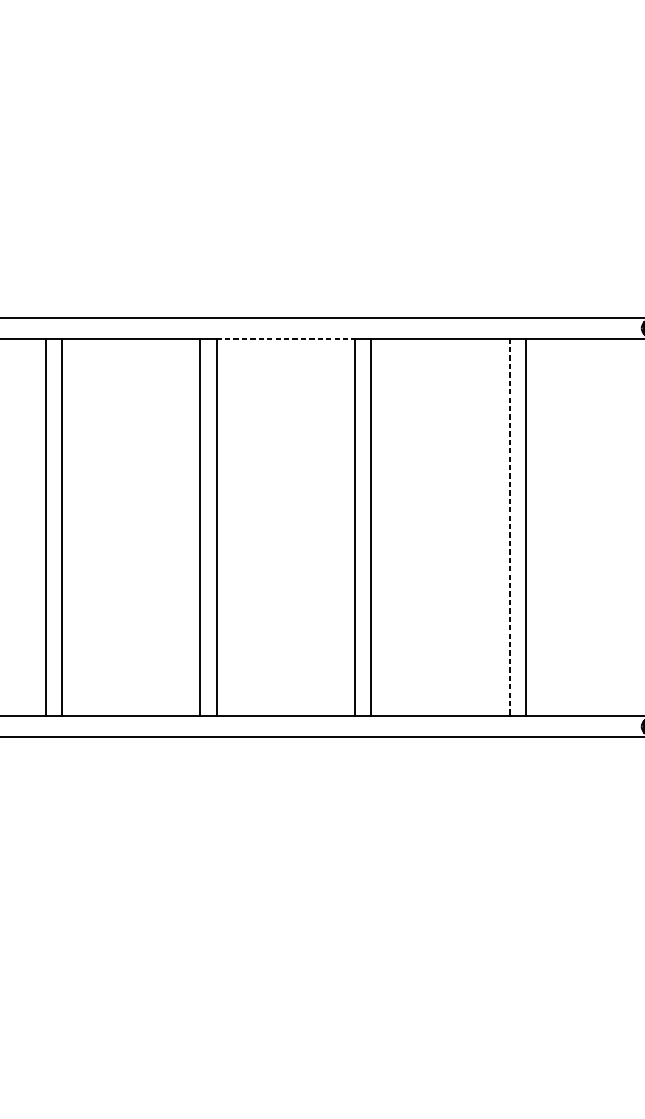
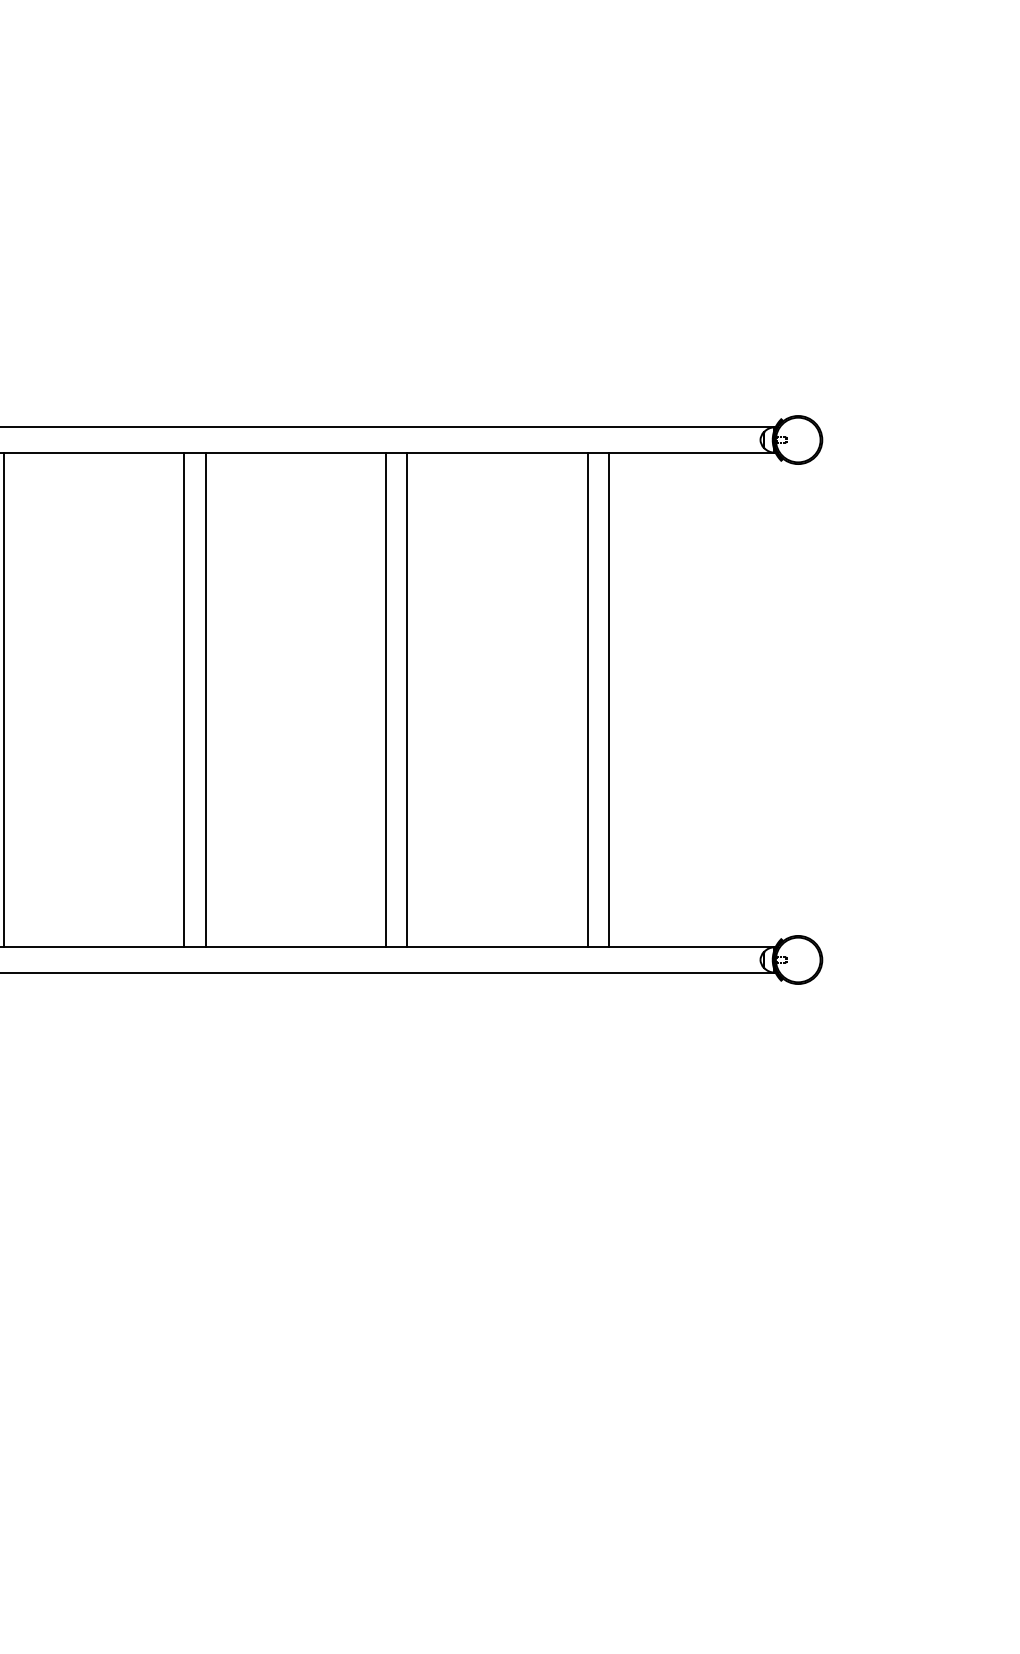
line: (286, 338) -> (296, 453), dashed -> solid
line: (509, 527) -> (588, 699), dashed -> solid

